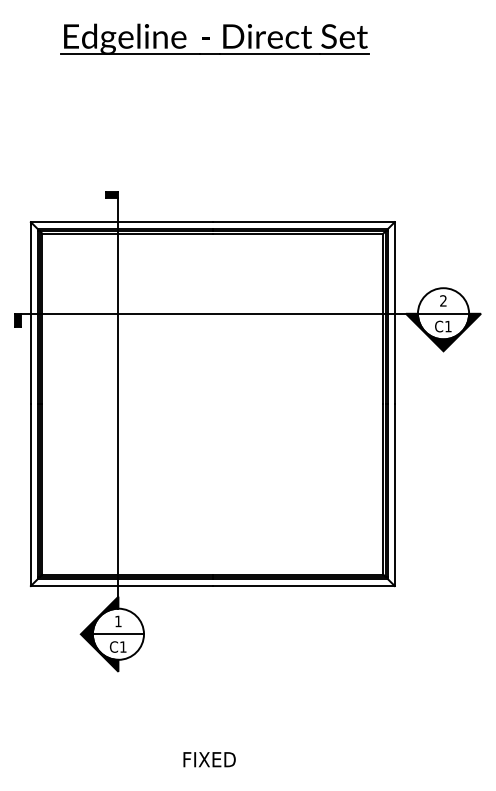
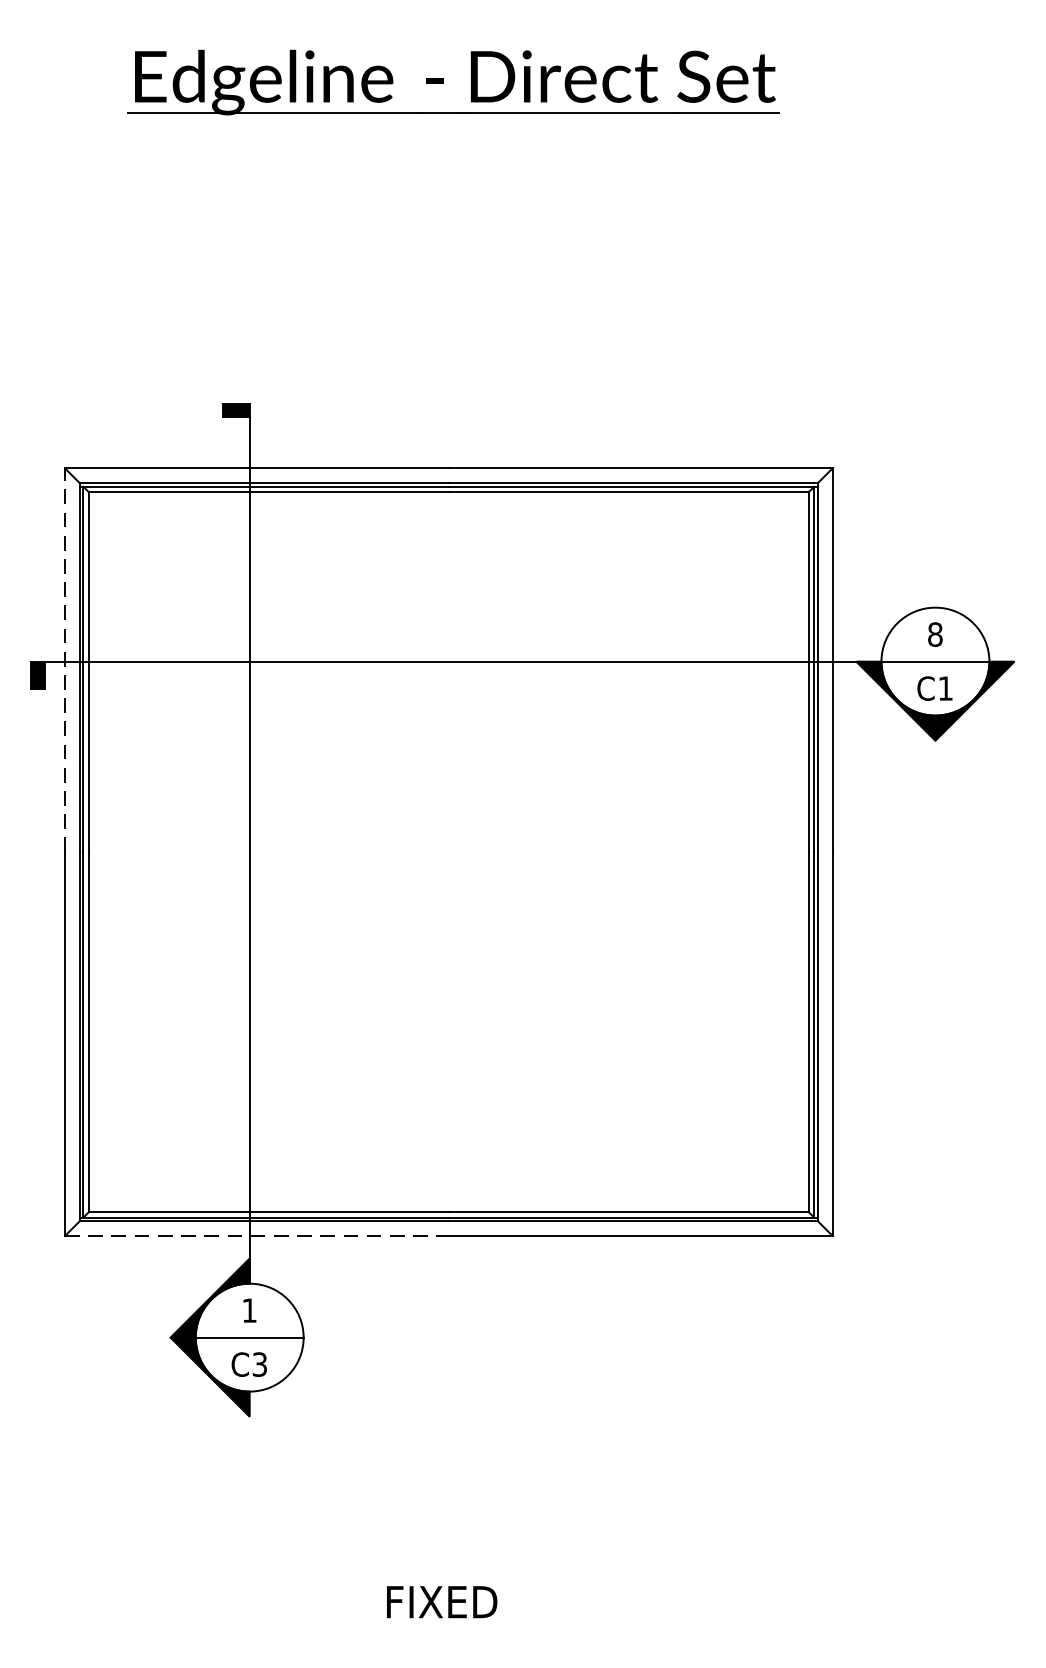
text: (443, 300) -> (935, 633), 2 -> 8
line: (30, 313) -> (64, 661), solid -> dashed
line: (121, 586) -> (256, 1236), solid -> dashed
text: (123, 646) -> (260, 1363), C1 -> C3

